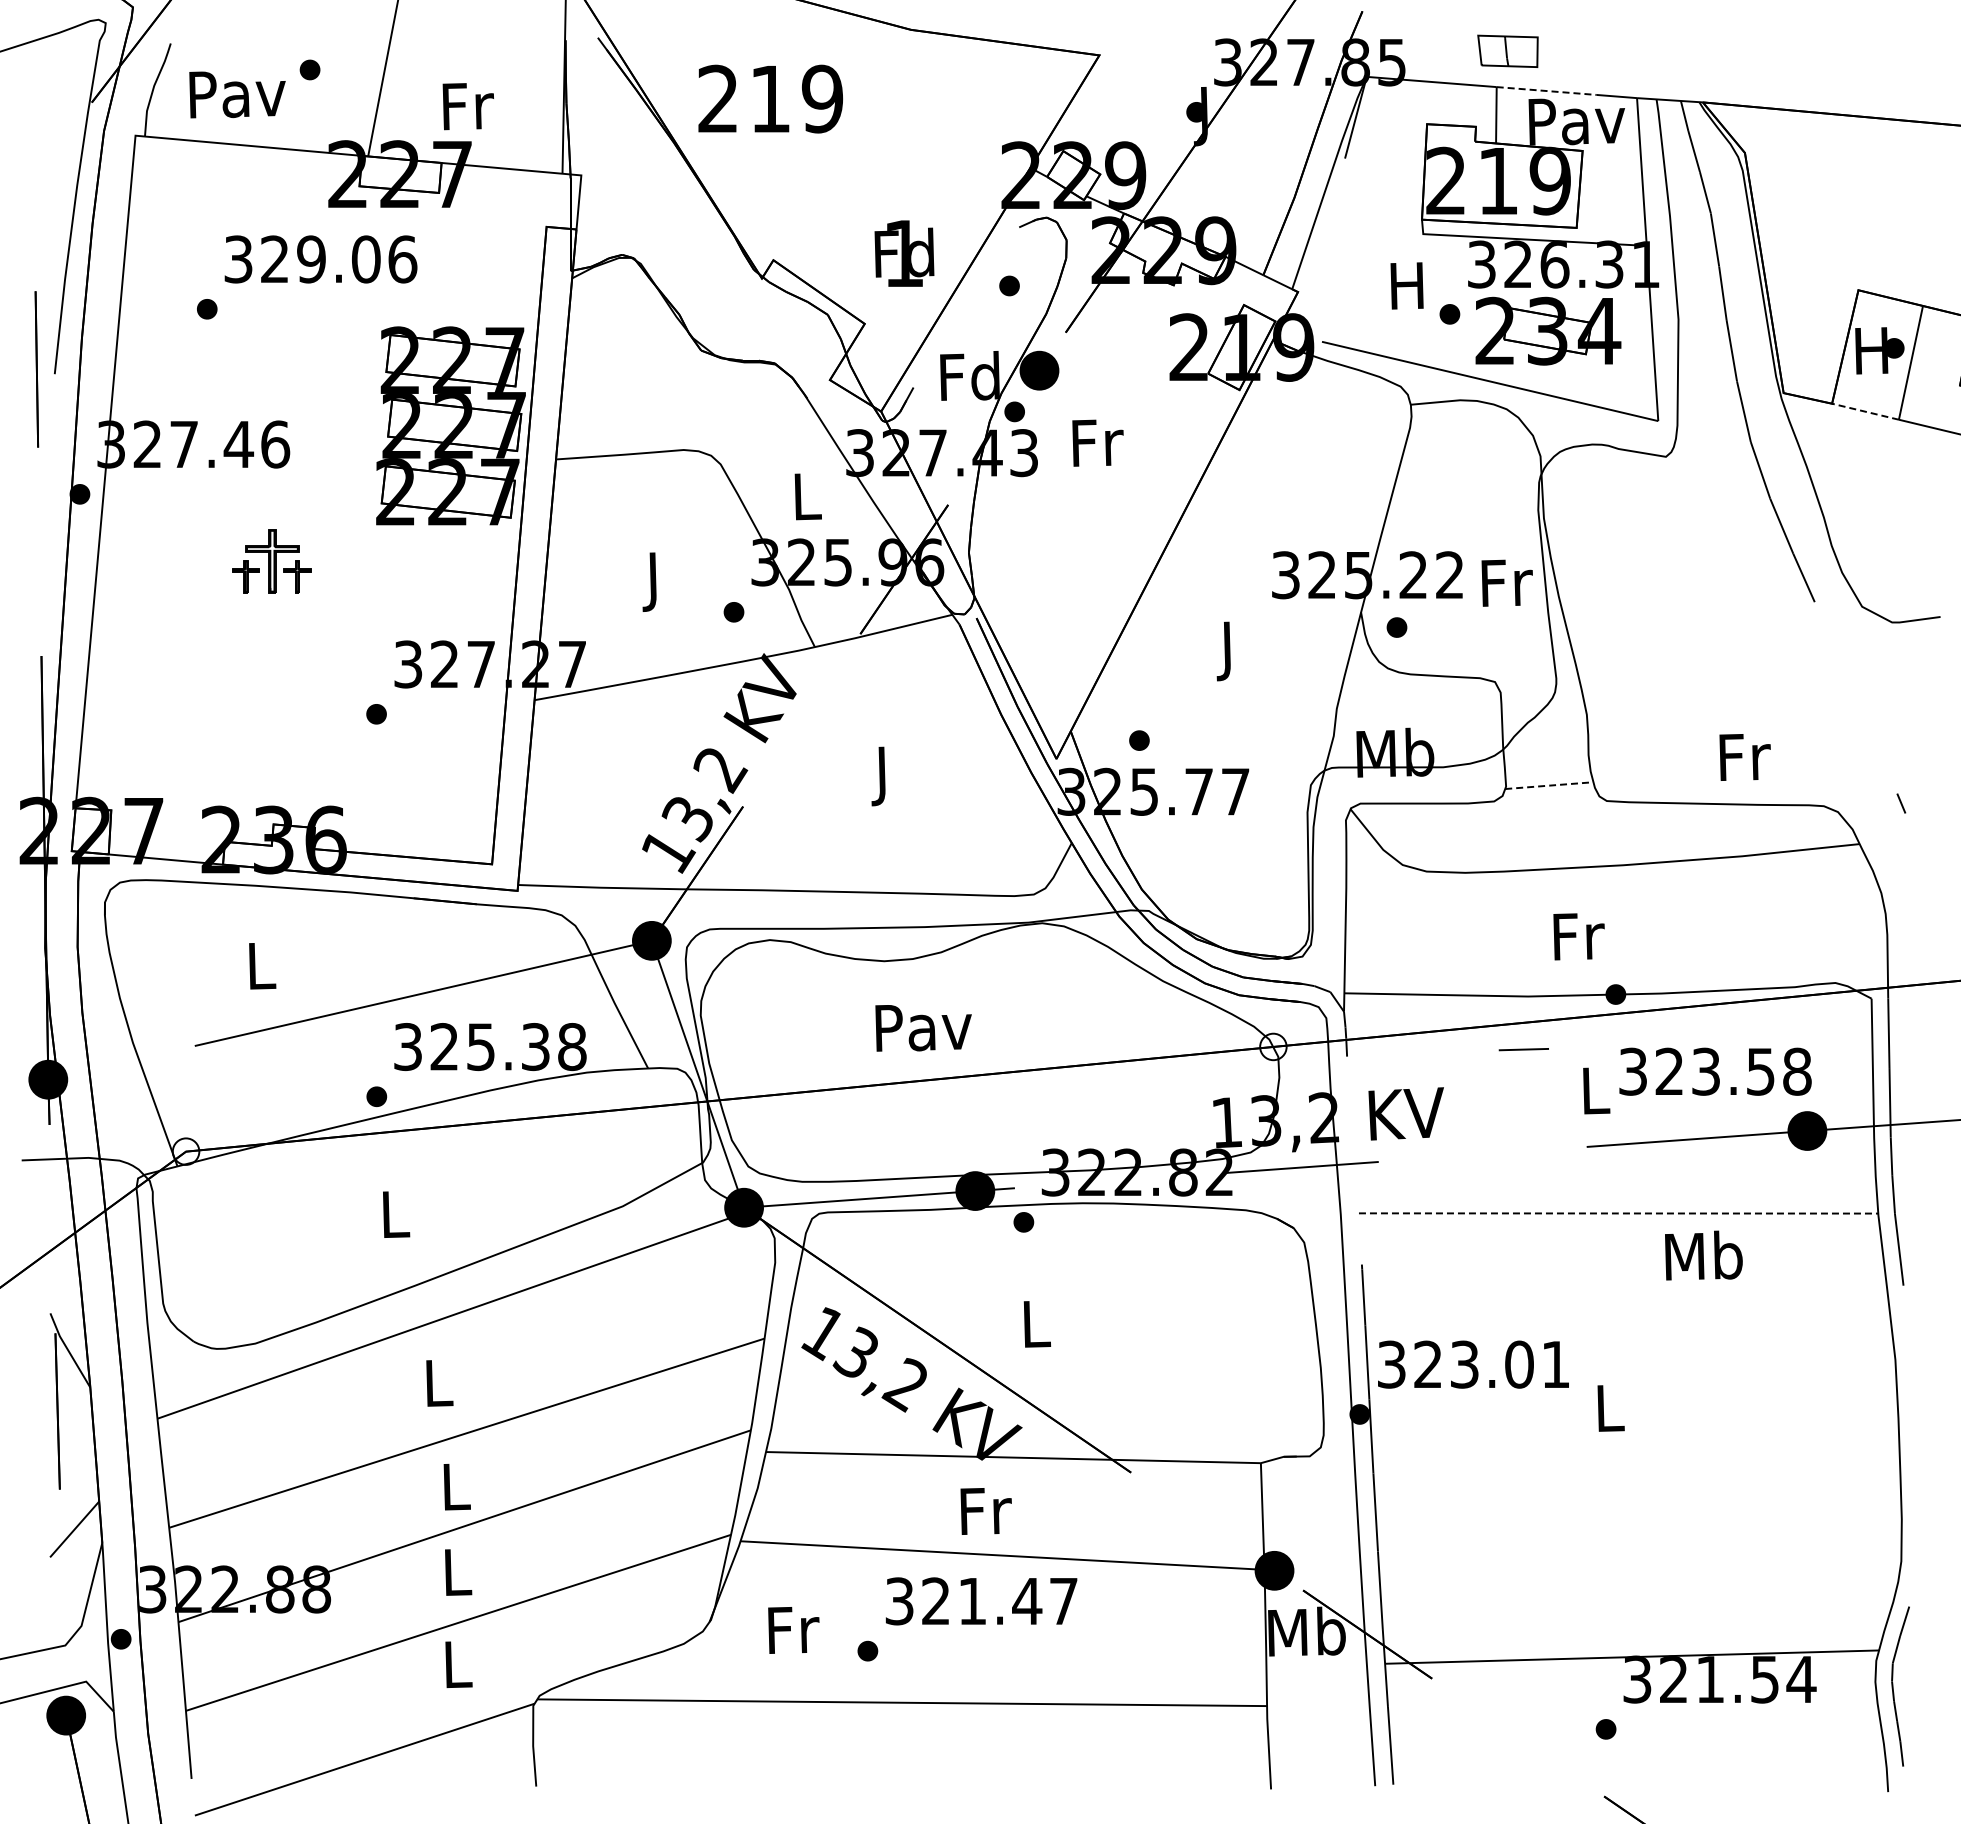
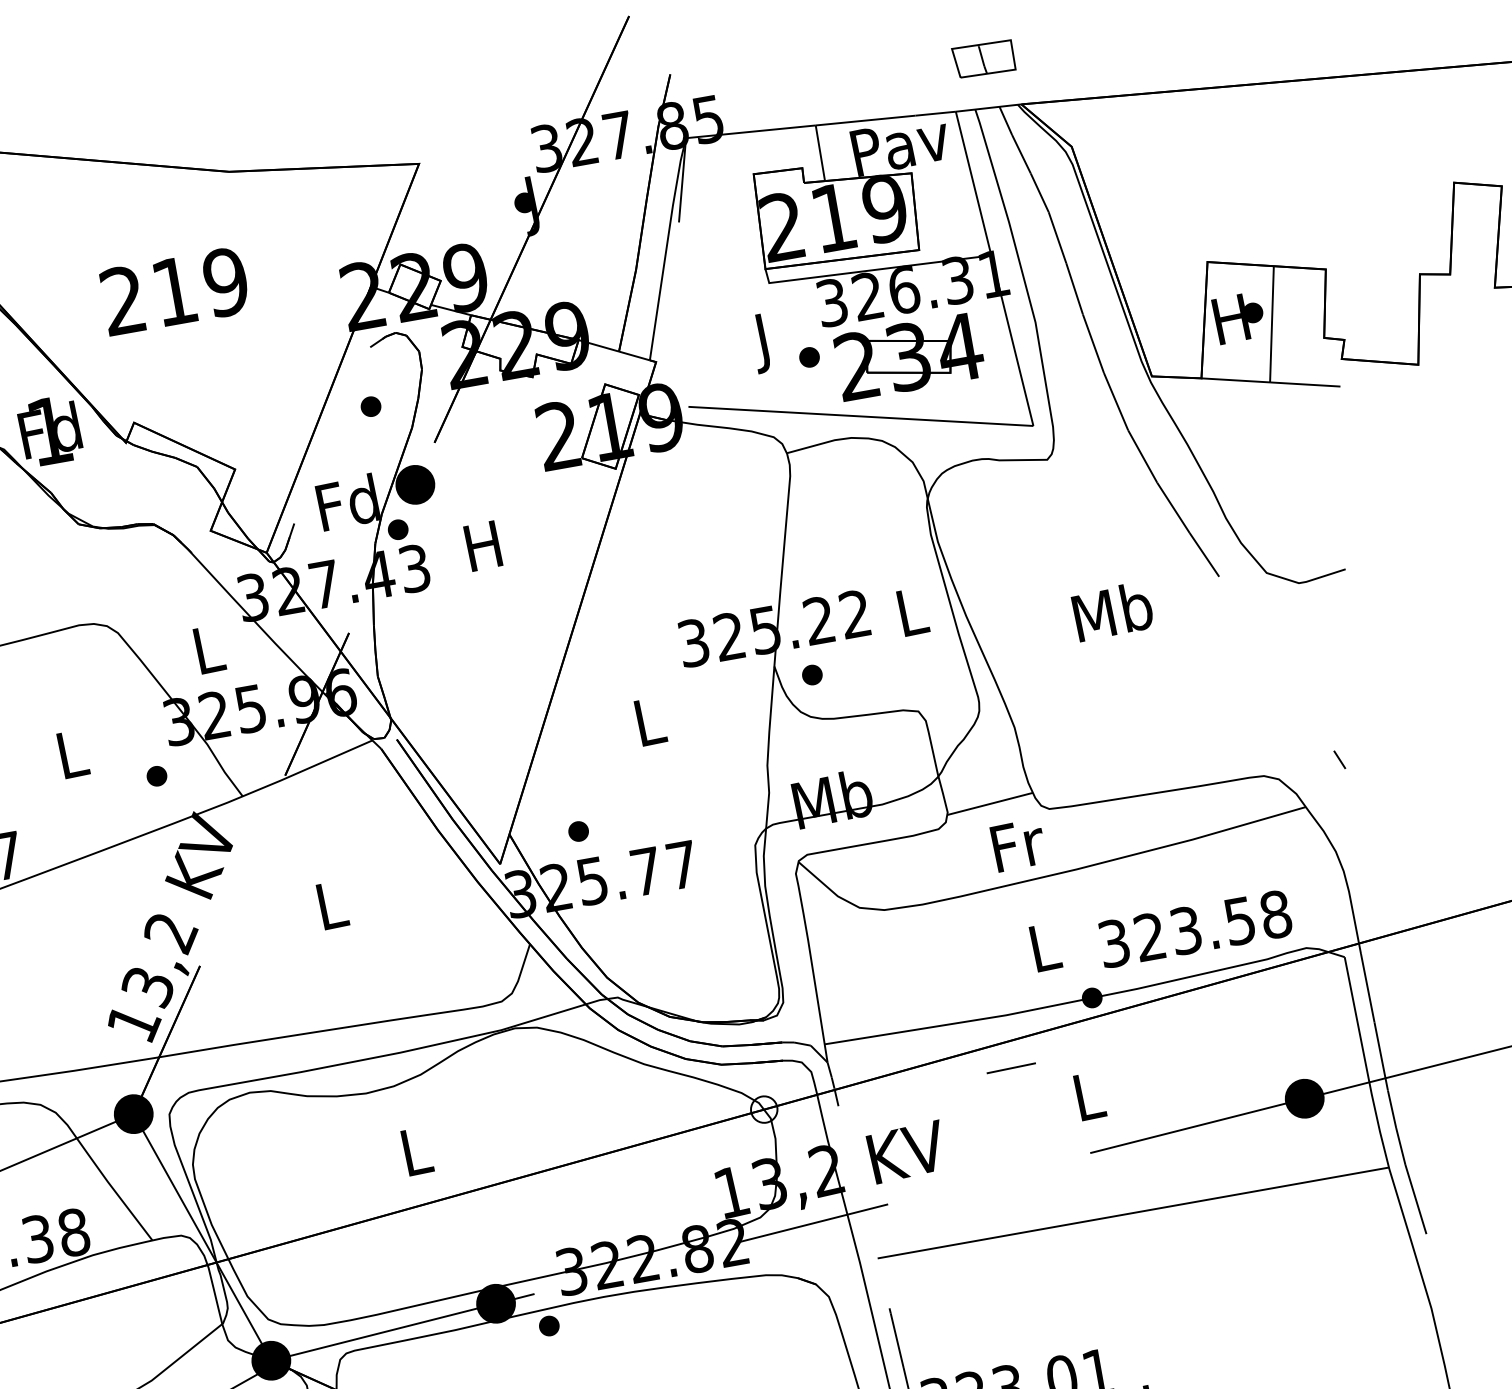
part: (1507, 50) -> (983, 58), moved
line: (1547, 91) -> (866, 120), dashed -> solid
text: (770, 98) -> (174, 290), moved
text: (904, 253) -> (50, 430), moved
text: (1406, 292) -> (762, 343), H -> J
line: (1865, 411) -> (1235, 380), dashed -> solid
text: (1097, 442) -> (485, 545), Fr -> H
text: (655, 581) -> (74, 759), J -> L
text: (1506, 582) -> (912, 611), Fr -> L
text: (1229, 651) -> (651, 727), J -> L
text: (1744, 757) -> (1017, 845), moved
text: (884, 776) -> (333, 911), J -> L
line: (1549, 785) -> (990, 803), dashed -> solid
text: (1578, 936) -> (1045, 947), Fr -> L
text: (923, 1027) -> (416, 1151), Pav -> L
text: (1715, 1071) -> (1195, 928), moved
line: (1618, 1213) -> (1133, 1213), dashed -> solid
text: (1703, 1255) -> (1112, 611), moved

